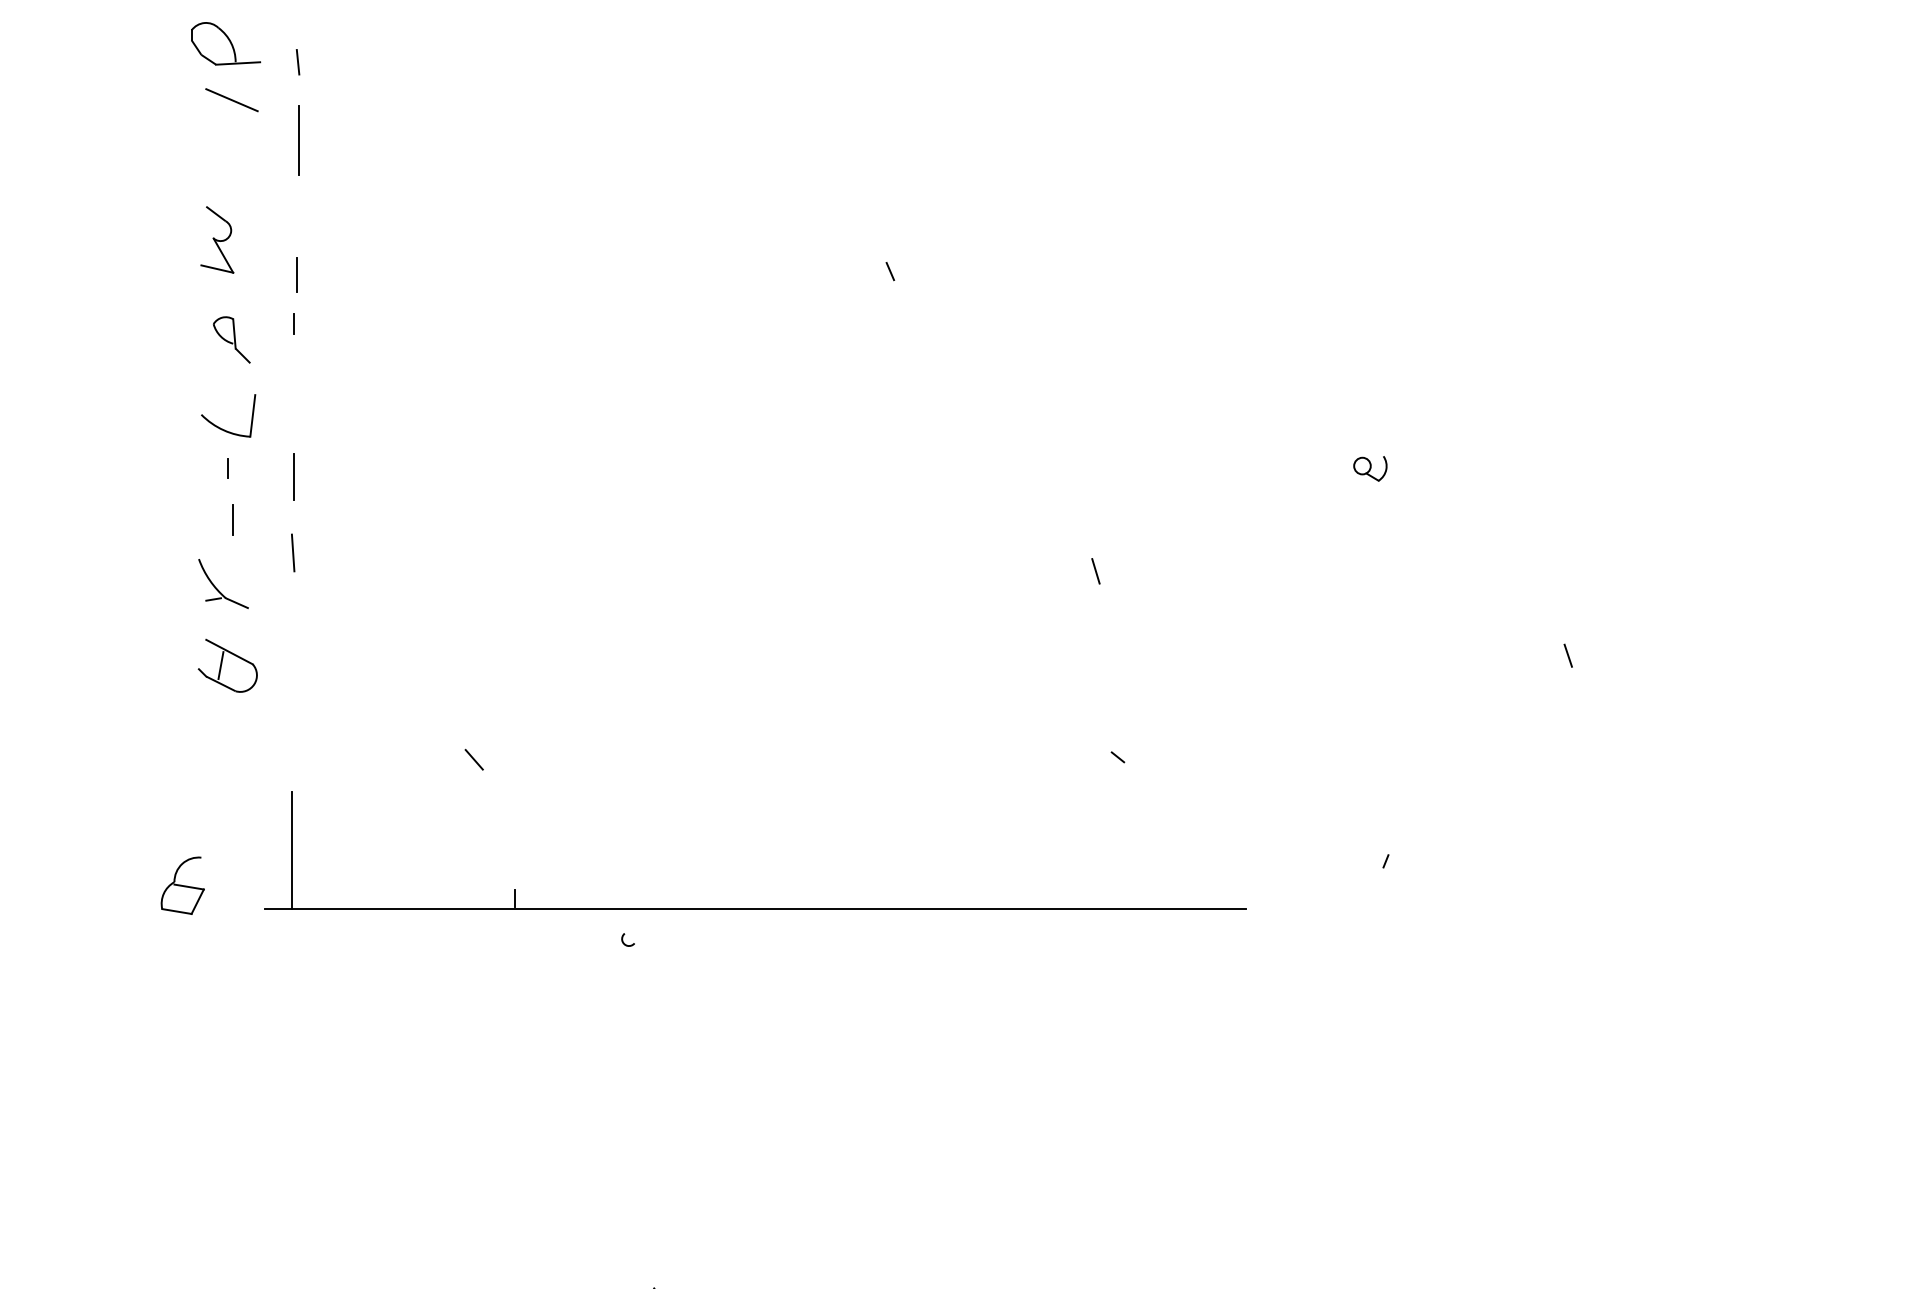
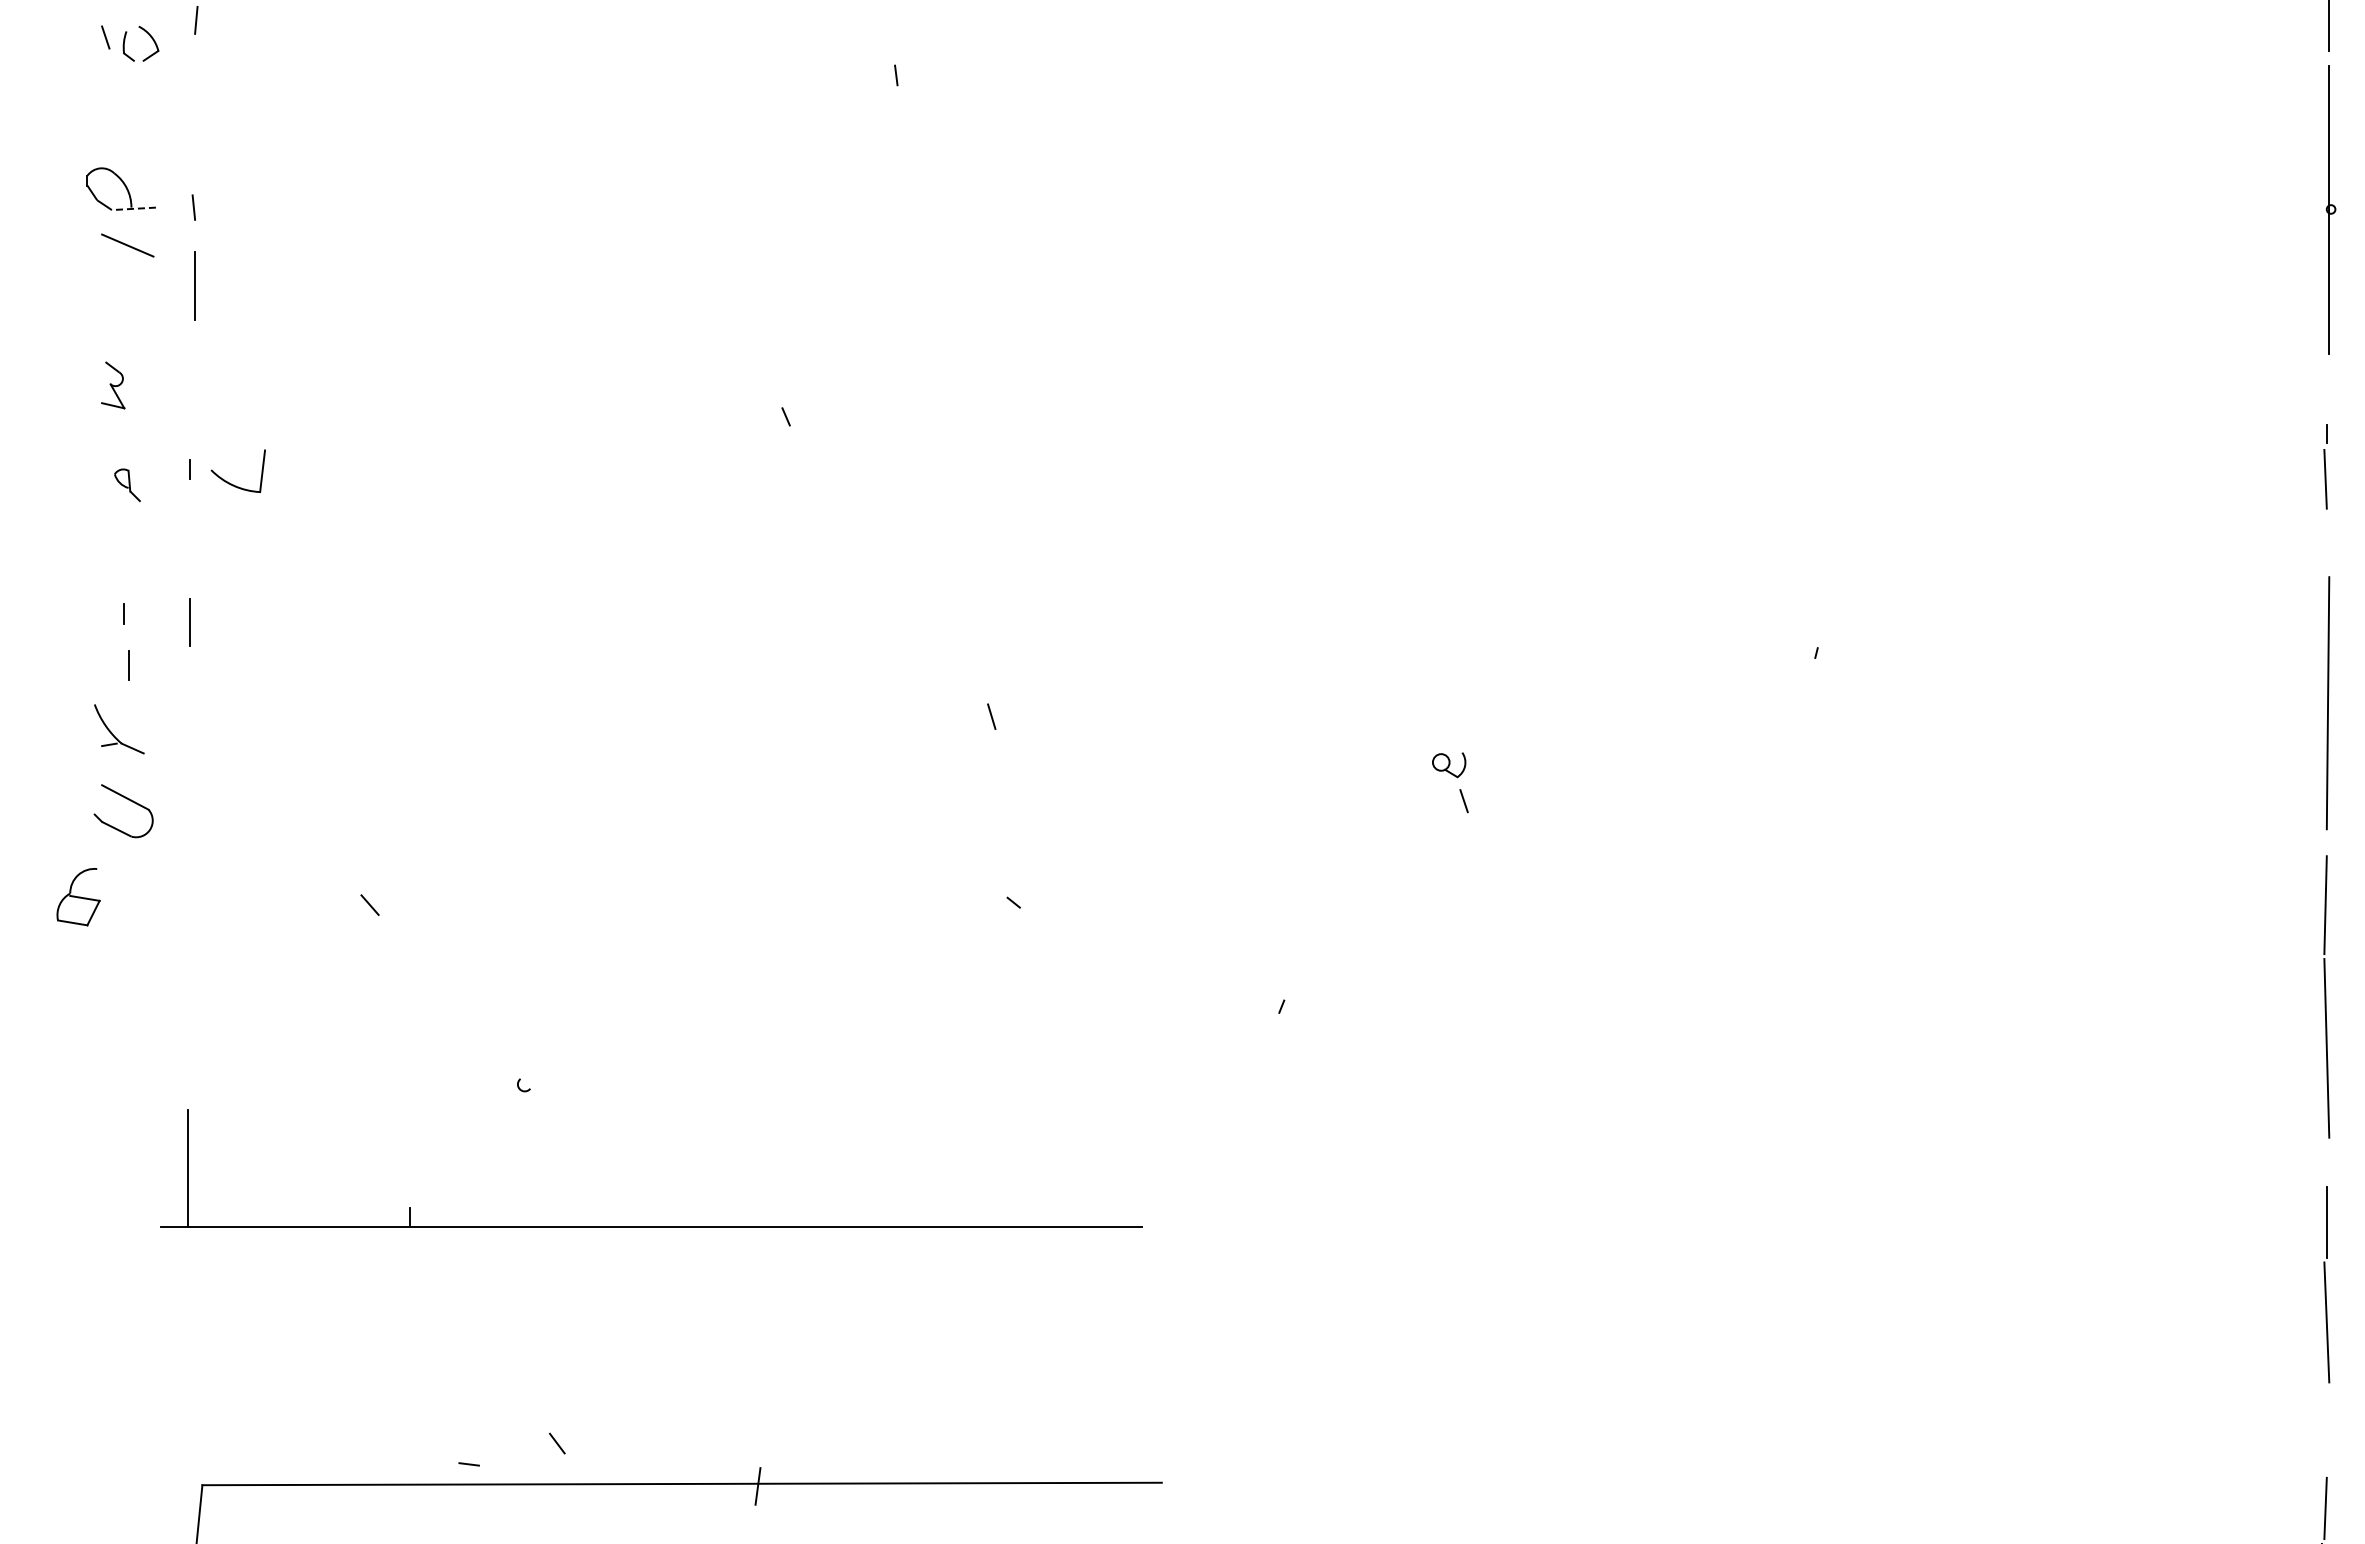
line: (237, 63) -> (133, 208), solid -> dashed
part: (217, 240) -> (113, 385), size x0.7
line: (296, 275) -> (192, 420), removed
part: (231, 340) -> (127, 485), size x0.7
part: (221, 428) -> (231, 483), moved
part: (1370, 469) -> (1449, 765), moved
line: (292, 553) -> (188, 698), removed
line: (220, 665) -> (116, 810), removed
part: (182, 886) -> (78, 897), moved
part: (755, 908) -> (651, 1226), moved

